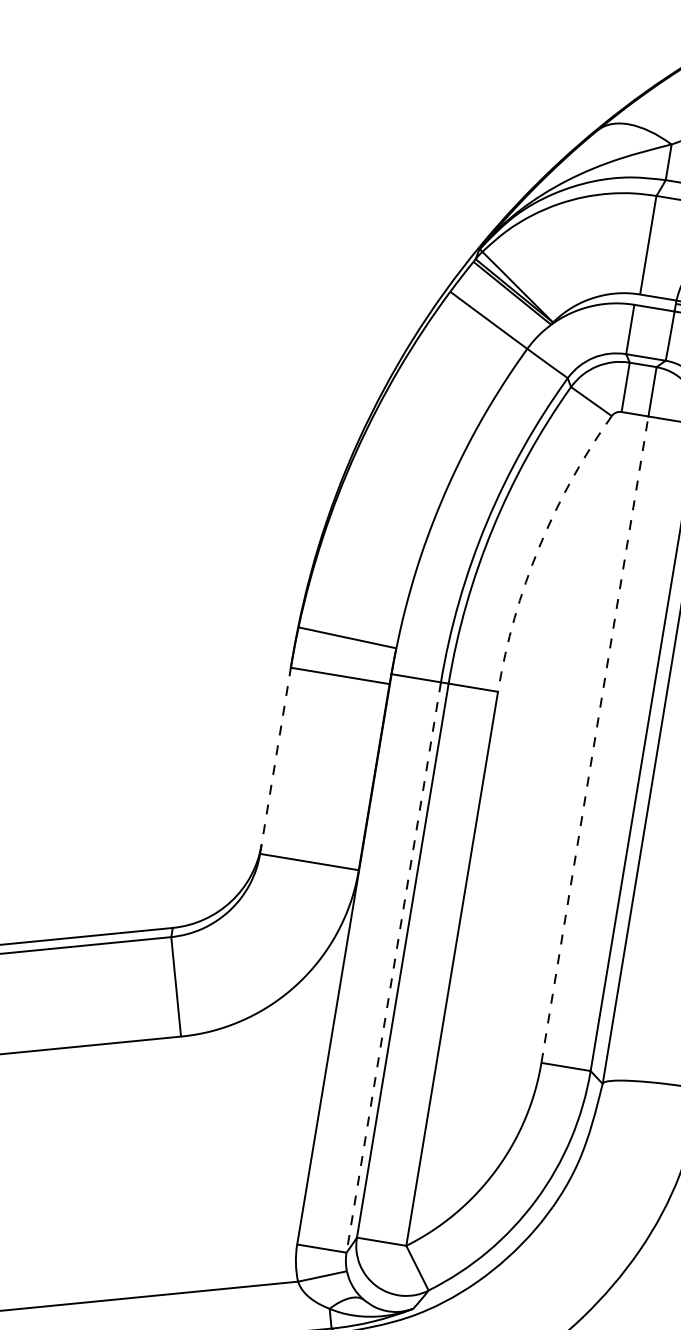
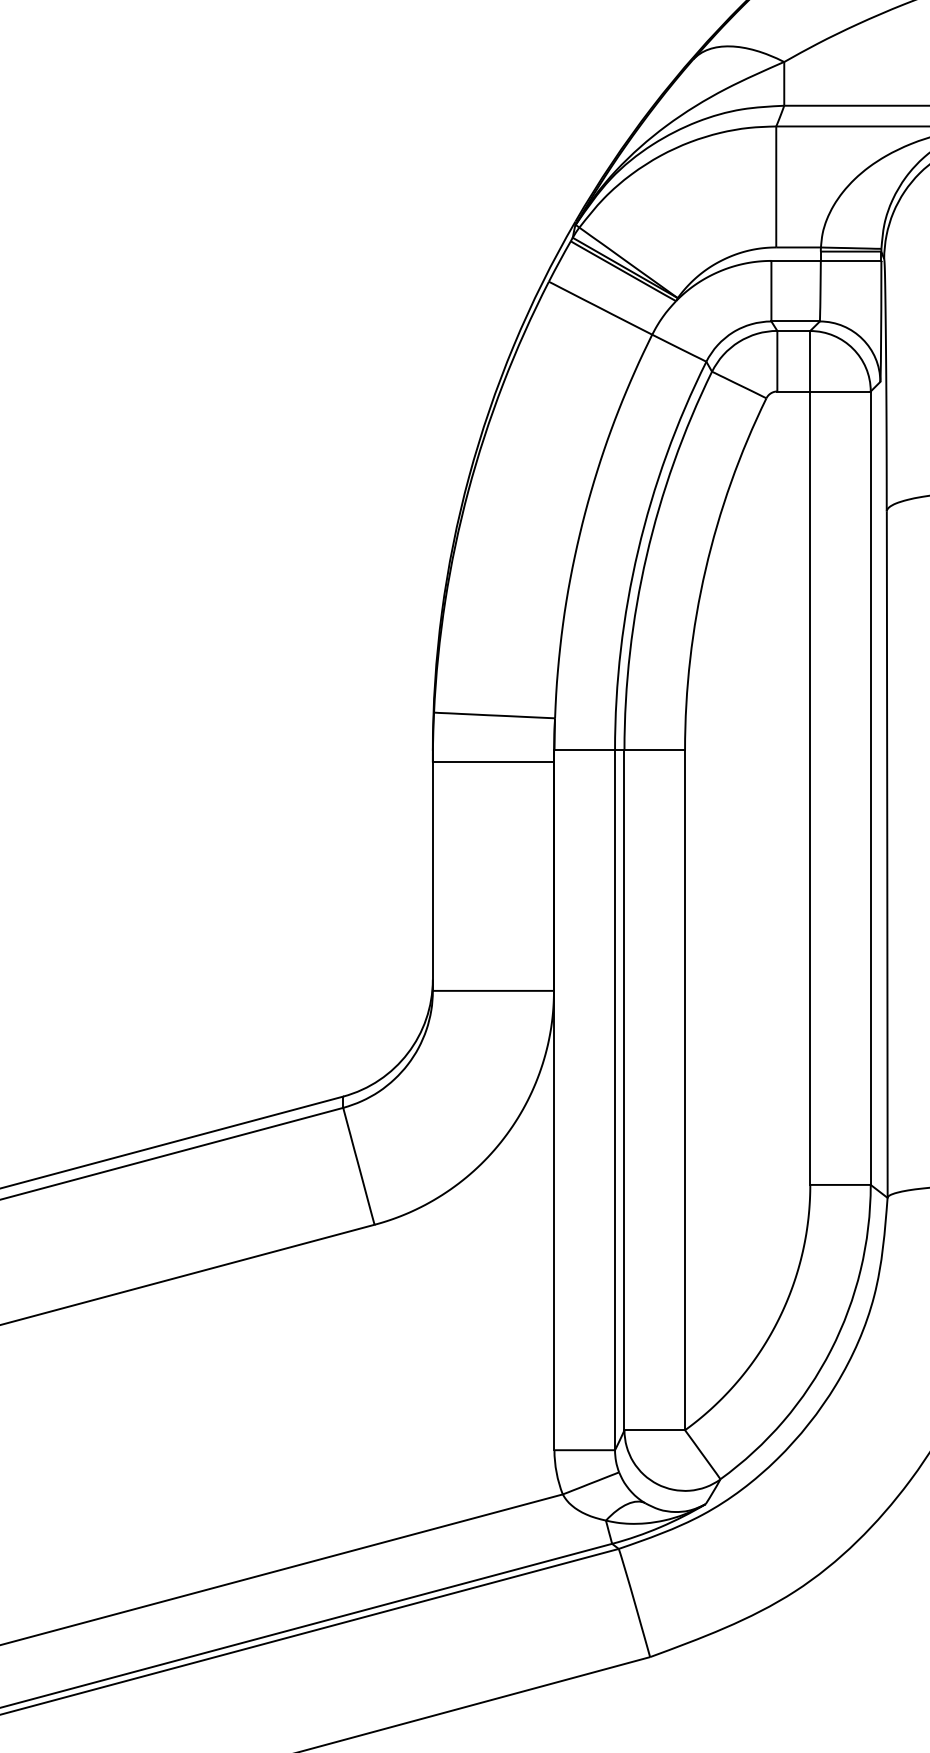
arc: (539, 547) -> (705, 569), dashed -> solid
line: (595, 739) -> (810, 788), dashed -> solid
line: (275, 760) -> (432, 876), dashed -> solid
line: (394, 967) -> (615, 1100), dashed -> solid

